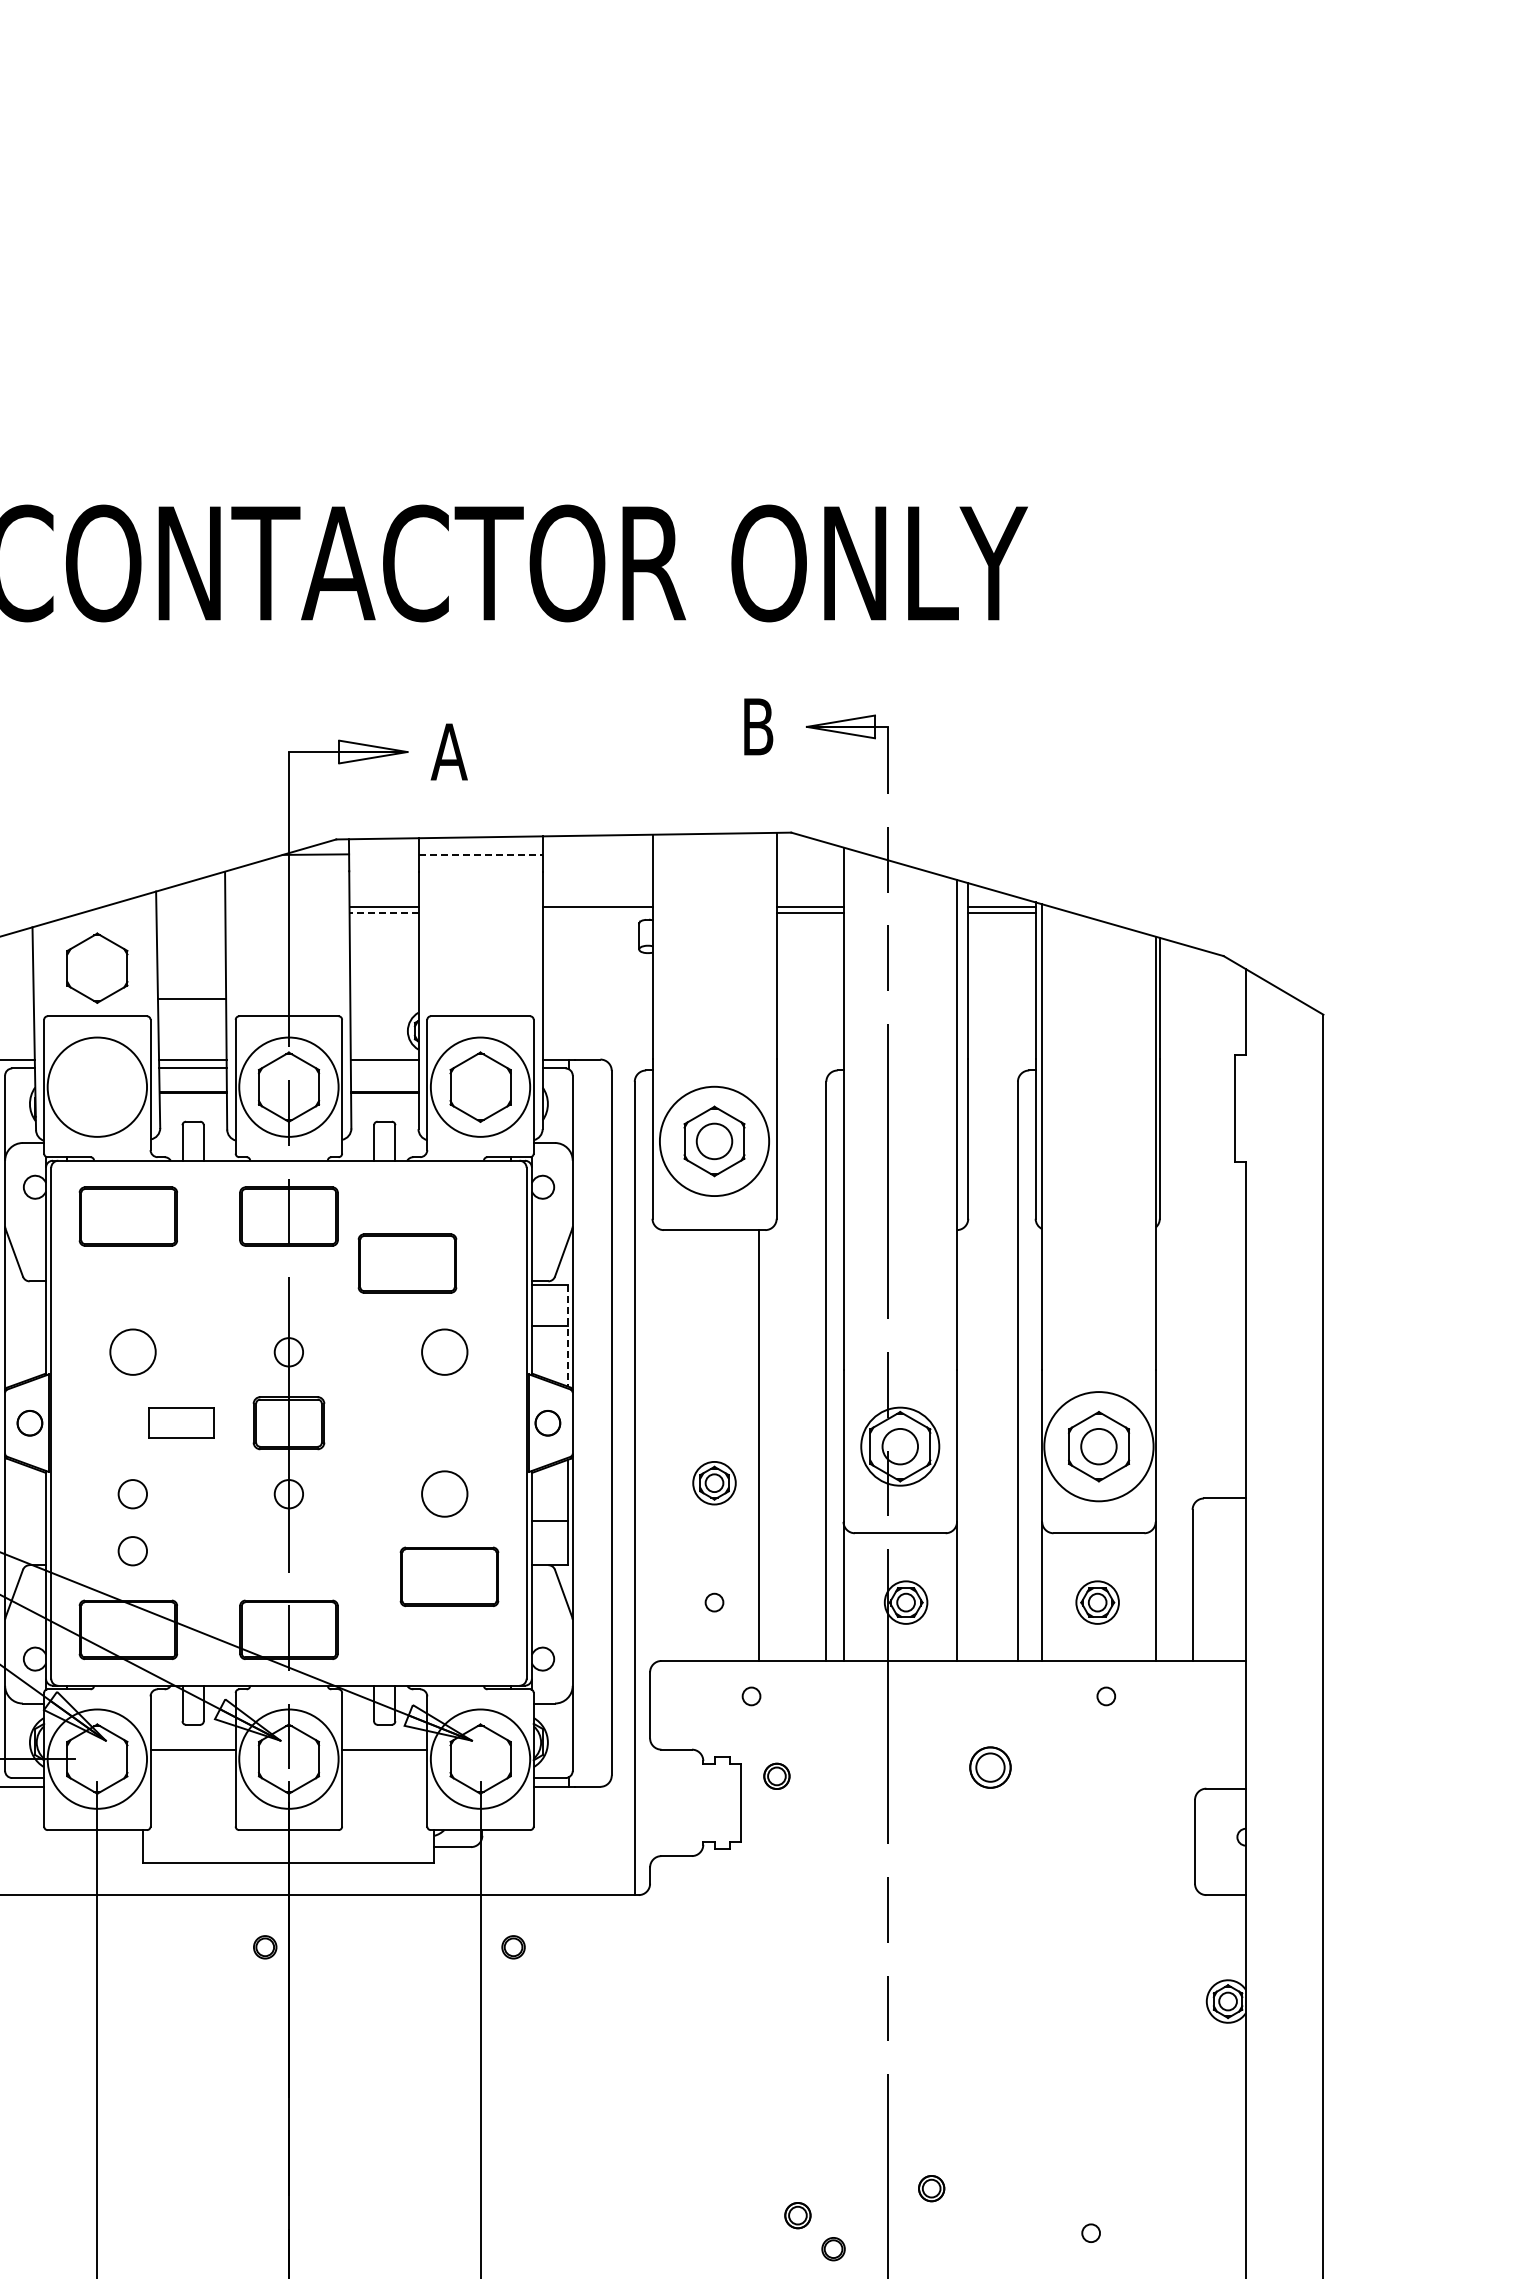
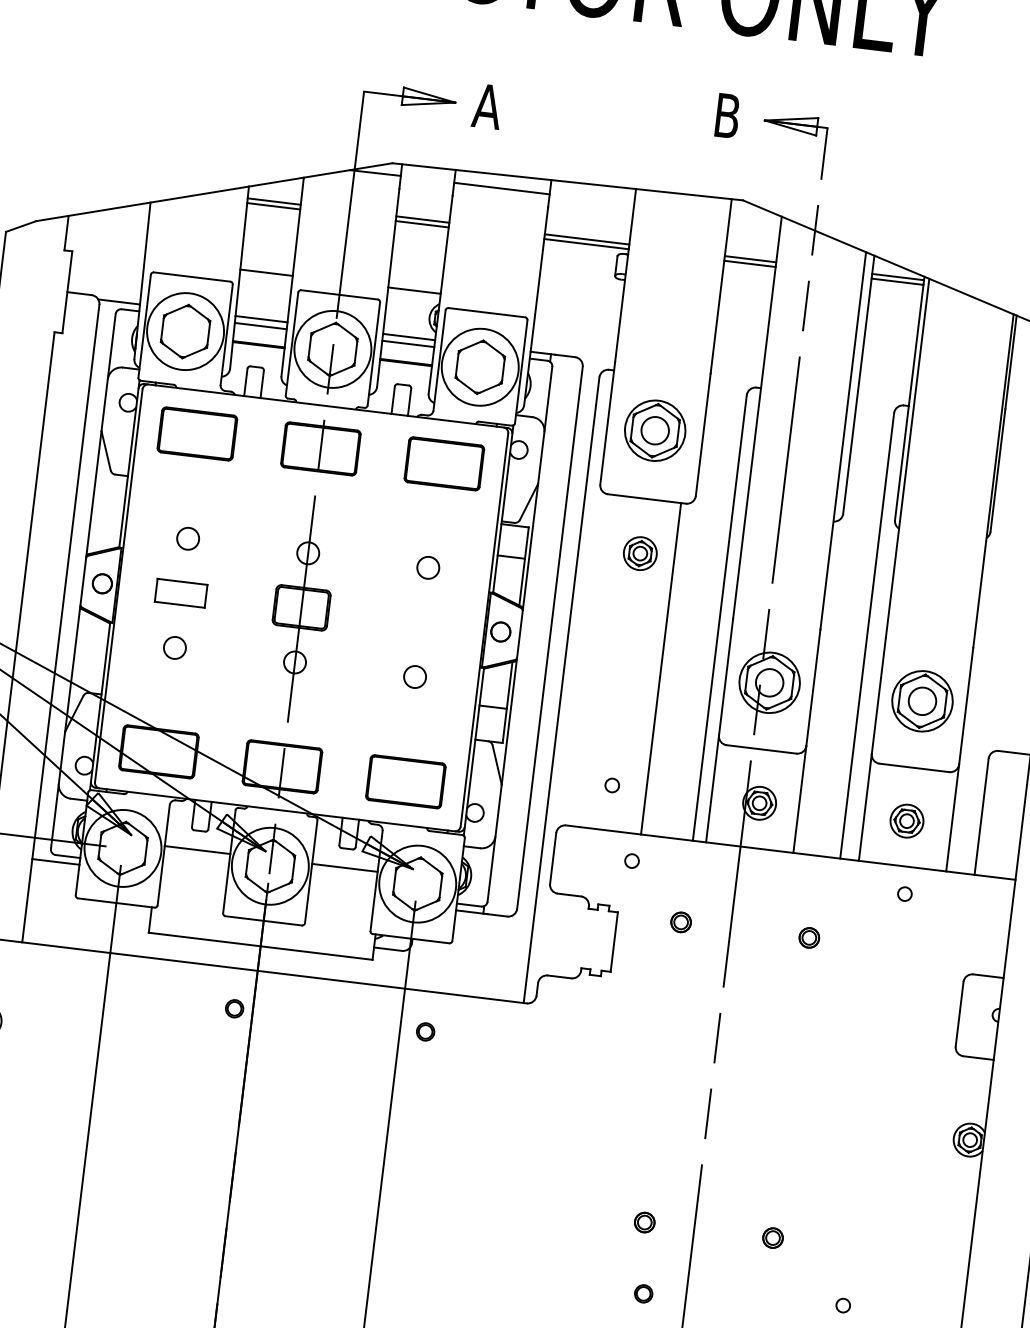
line: (481, 854) -> (502, 188), dashed -> solid
line: (190, 906) -> (274, 201), added
line: (190, 912) -> (273, 205), added
line: (383, 912) -> (421, 223), dashed -> solid
line: (597, 912) -> (586, 243), added
part: (97, 967) -> (185, 331), moved
line: (384, 999) -> (414, 290), added
line: (384, 1068) -> (408, 343), added
circle: (714, 1141) -> (655, 430), size x0.71
part: (407, 1263) -> (444, 463), moved
line: (567, 1335) -> (524, 566), dashed -> solid
circle: (132, 1352) -> (187, 538), size x0.62
circle: (445, 1352) -> (428, 568), size x0.62
part: (181, 1422) -> (181, 592), moved
circle: (1098, 1446) -> (922, 701), size x0.71
part: (714, 1483) -> (640, 553), moved
circle: (445, 1494) -> (415, 677), size x0.62
circle: (132, 1551) -> (169, 691), removed
part: (449, 1576) -> (405, 781), moved
part: (990, 1766) -> (809, 937), size x0.62
part: (776, 1775) -> (680, 921), moved
part: (931, 2188) -> (772, 1237), moved
part: (797, 2215) -> (644, 1222), moved

